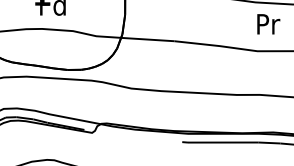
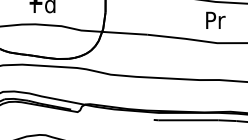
text: (268, 24) -> (215, 20), moved

